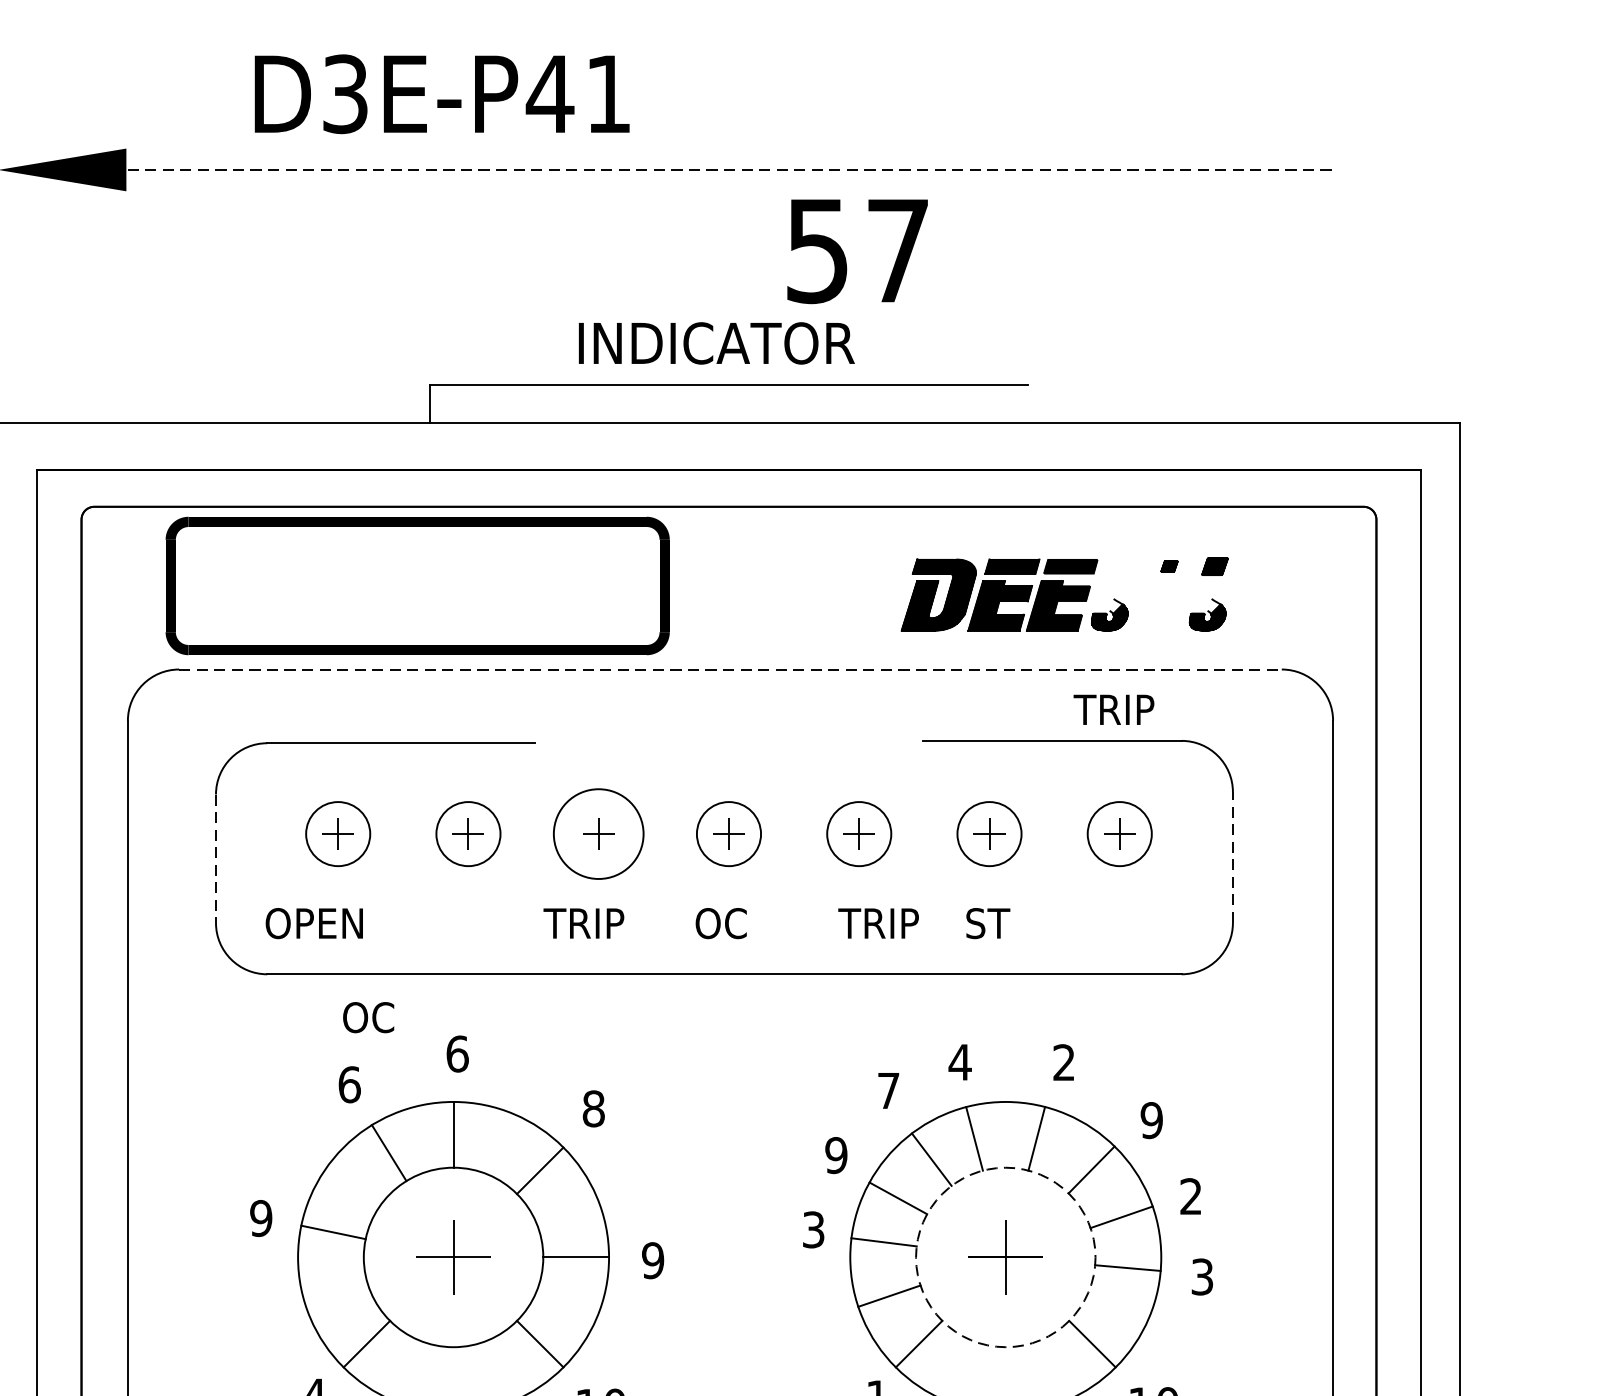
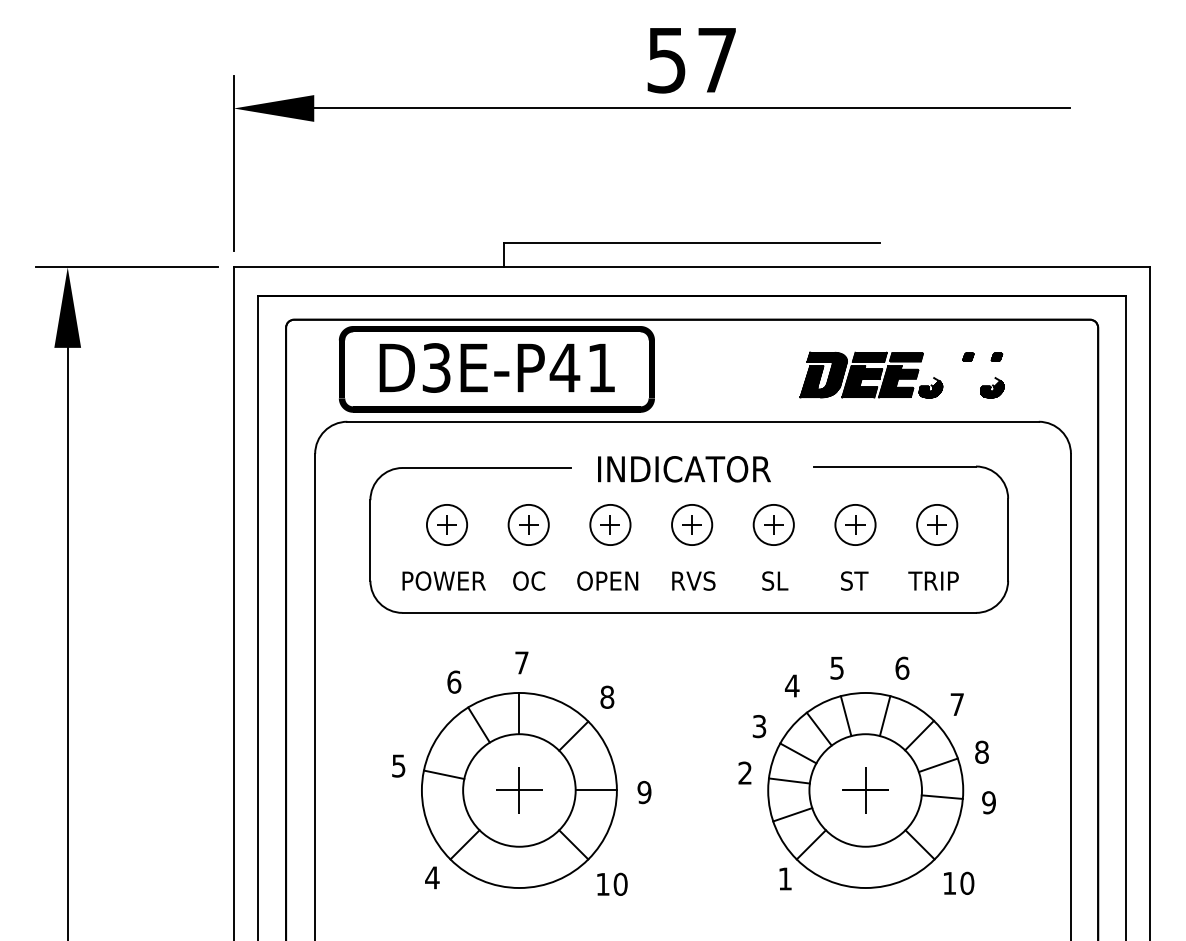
text: (440, 93) -> (496, 367), moved
line: (729, 169) -> (692, 108), dashed -> solid
text: (857, 251) -> (691, 60), moved
text: (716, 343) -> (684, 469), moved
part: (1214, 565) -> (996, 356), size x0.62
line: (731, 669) -> (693, 421), dashed -> solid
text: (1113, 708) -> (933, 580), moved
circle: (598, 833) -> (610, 524), size x0.71
line: (1233, 857) -> (1008, 539), dashed -> solid
line: (216, 858) -> (370, 540), dashed -> solid
text: (332, 922) -> (443, 580), OPEN -> POWER
text: (592, 922) -> (606, 580), TRIP -> OPEN
text: (731, 922) -> (693, 580), OC -> RVS
text: (877, 922) -> (785, 580), TRIP -> SL
text: (369, 1016) -> (529, 580), moved
text: (456, 1053) -> (521, 662), 6 -> 7
text: (1064, 1061) -> (902, 667), 2 -> 6
text: (959, 1062) -> (836, 668), 4 -> 5
text: (887, 1090) -> (791, 685), 7 -> 4
text: (1152, 1120) -> (957, 704), 9 -> 7
text: (836, 1155) -> (759, 726), 9 -> 3
text: (1190, 1195) -> (981, 751), 2 -> 8
text: (260, 1217) -> (398, 765), 9 -> 5
text: (812, 1228) -> (744, 772), 3 -> 2
circle: (1005, 1257) -> (865, 790), dashed -> solid
text: (1201, 1276) -> (988, 802), 3 -> 9

